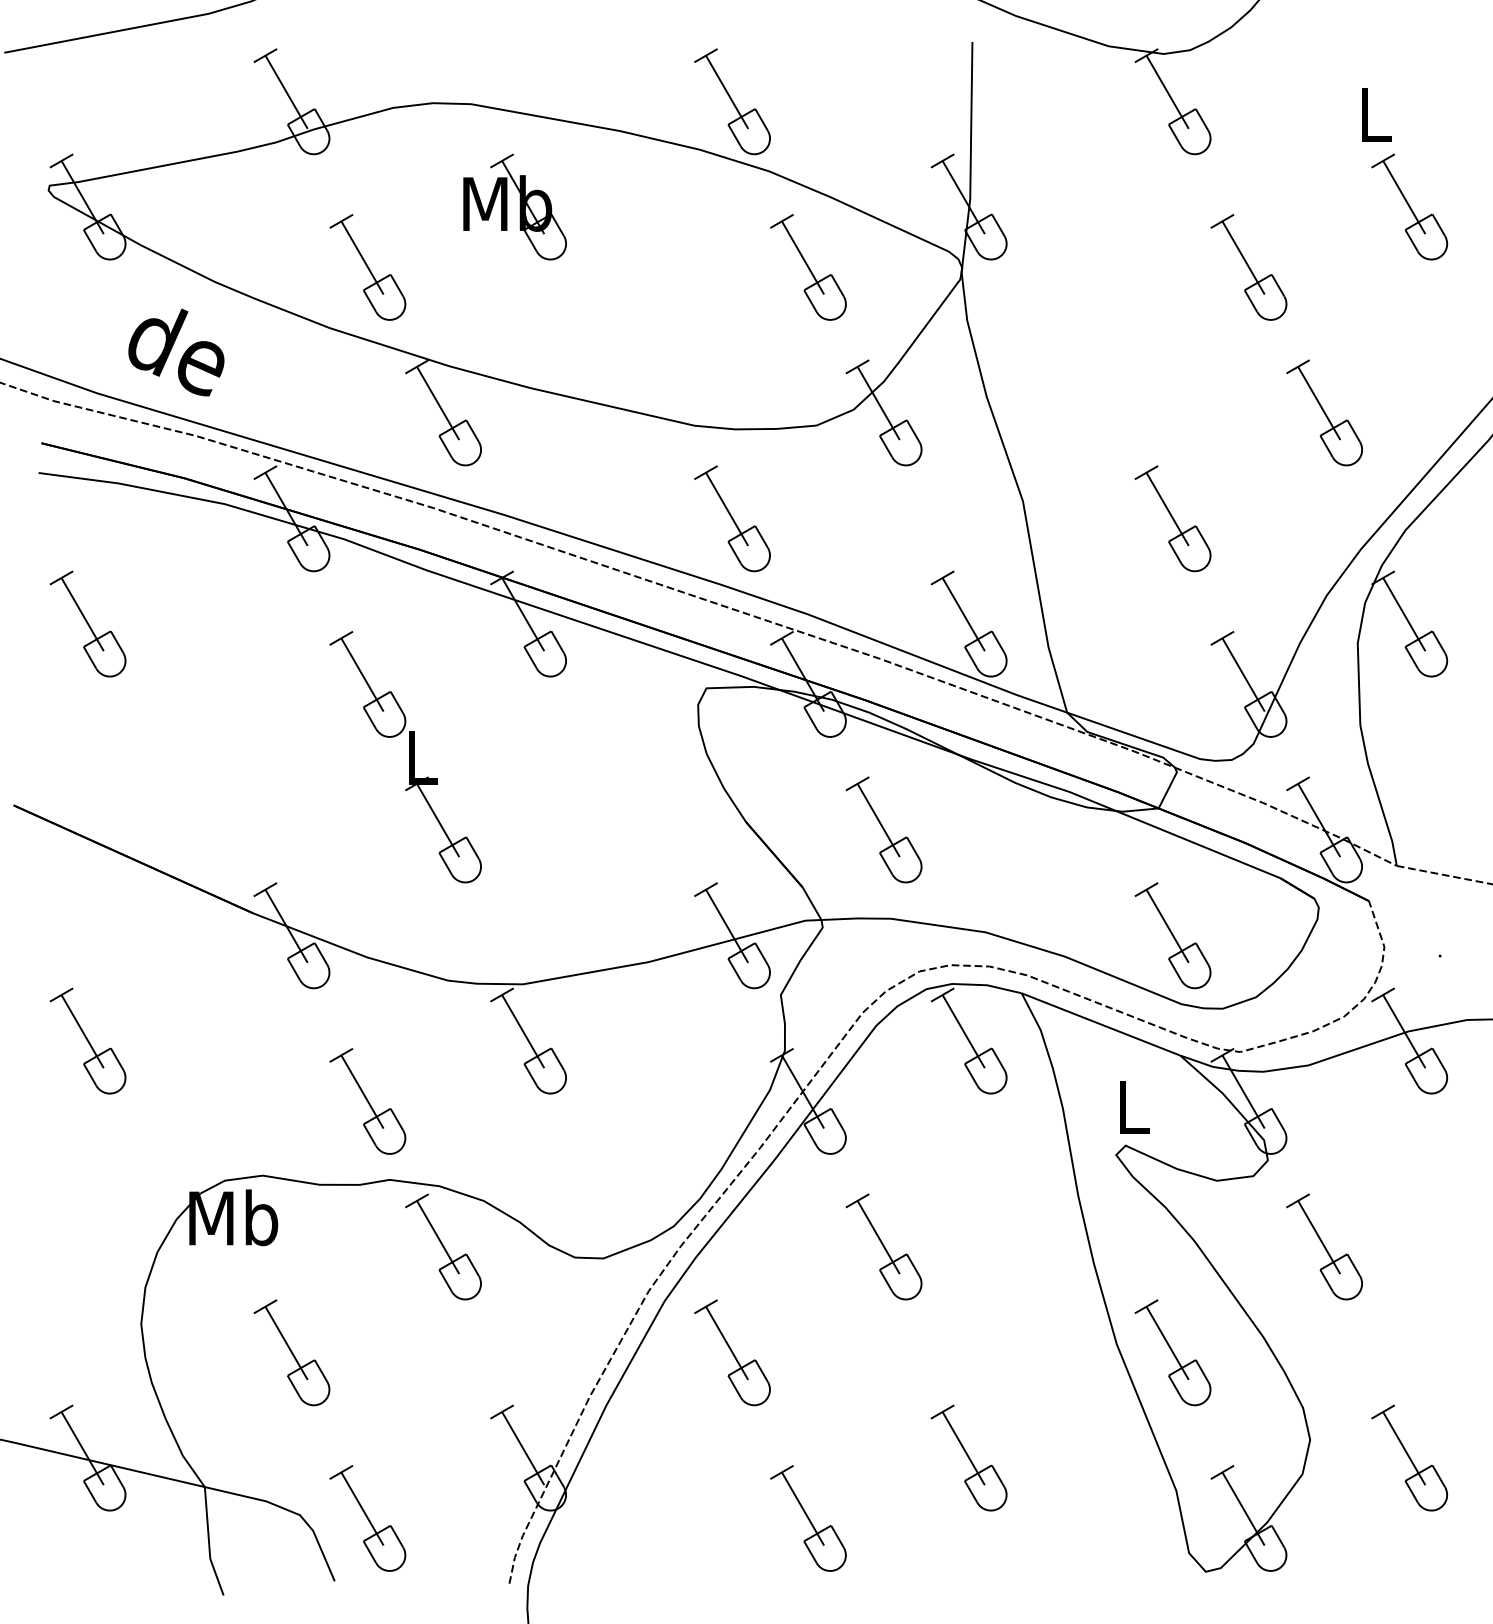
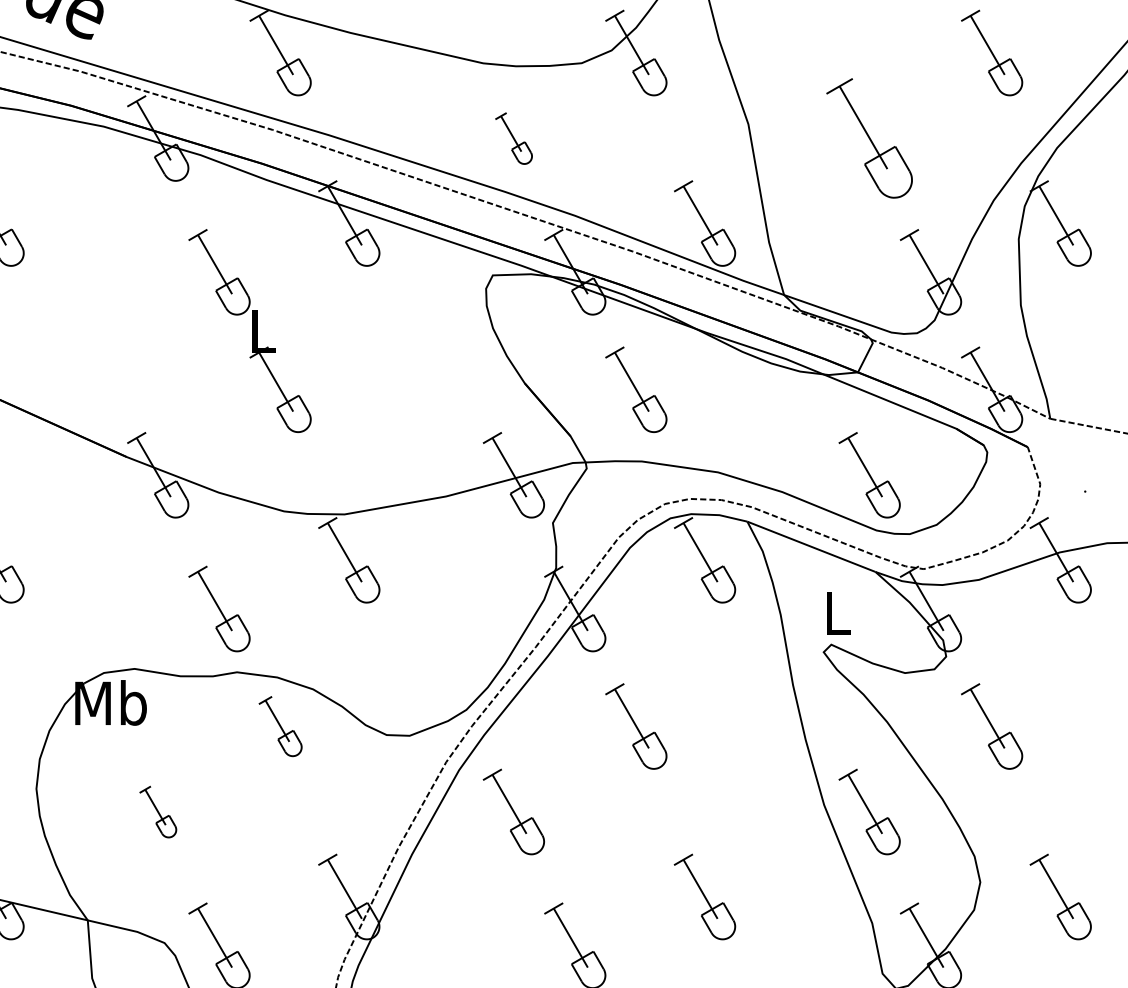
part: (732, 518) -> (513, 138), size x0.6
part: (1172, 518) -> (869, 138), size x1.4
part: (443, 1246) -> (280, 726), size x0.7
part: (291, 1352) -> (157, 811), size x0.6

